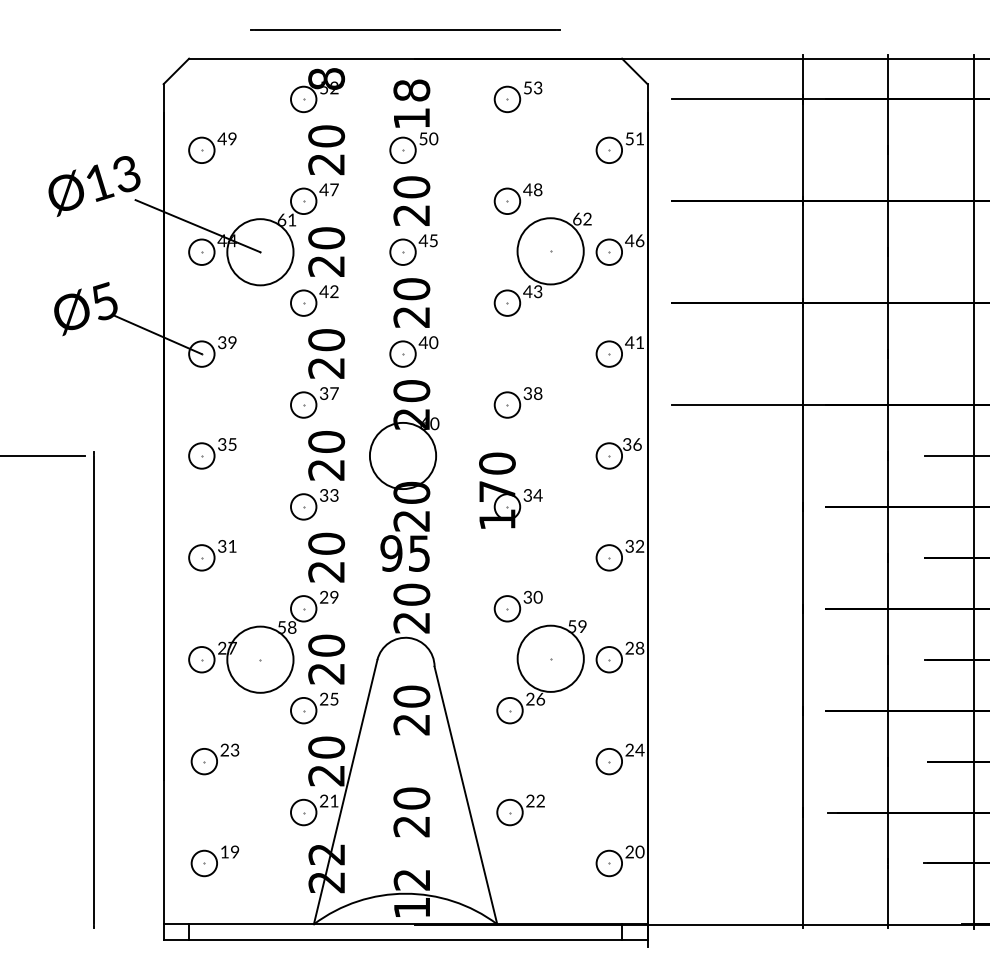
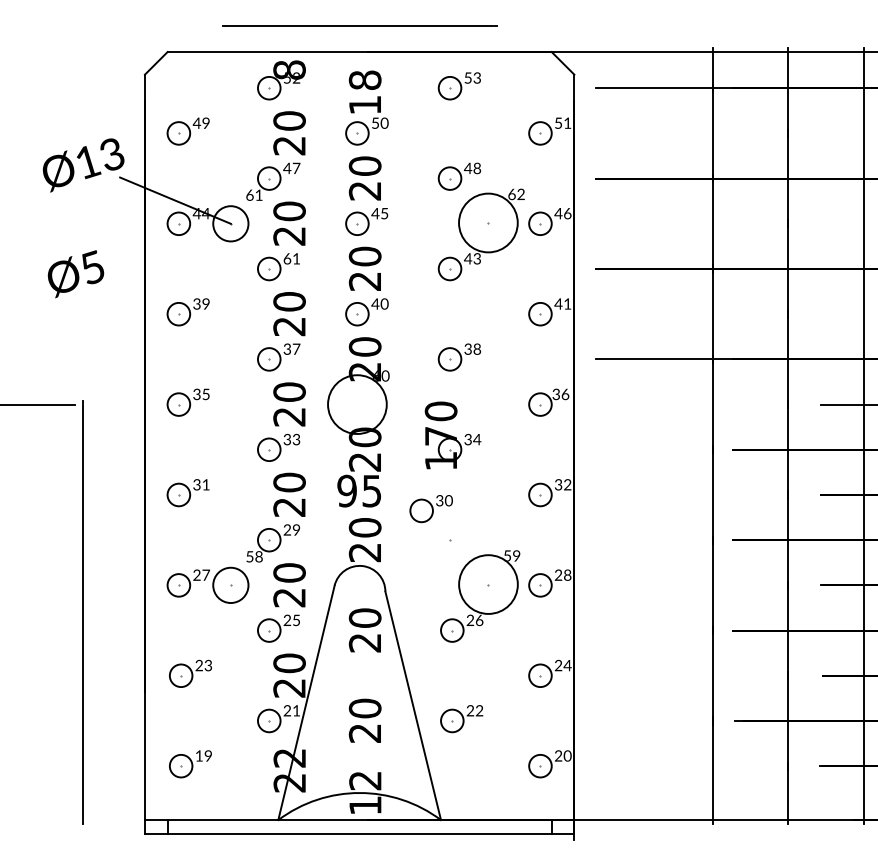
circle: (260, 252) -> (230, 224), size x0.6
text: (328, 291) -> (291, 258), 42 -> 61
line: (157, 334) -> (139, 296), removed
part: (517, 606) -> (430, 508), moved
circle: (260, 659) -> (230, 585), size x0.6

